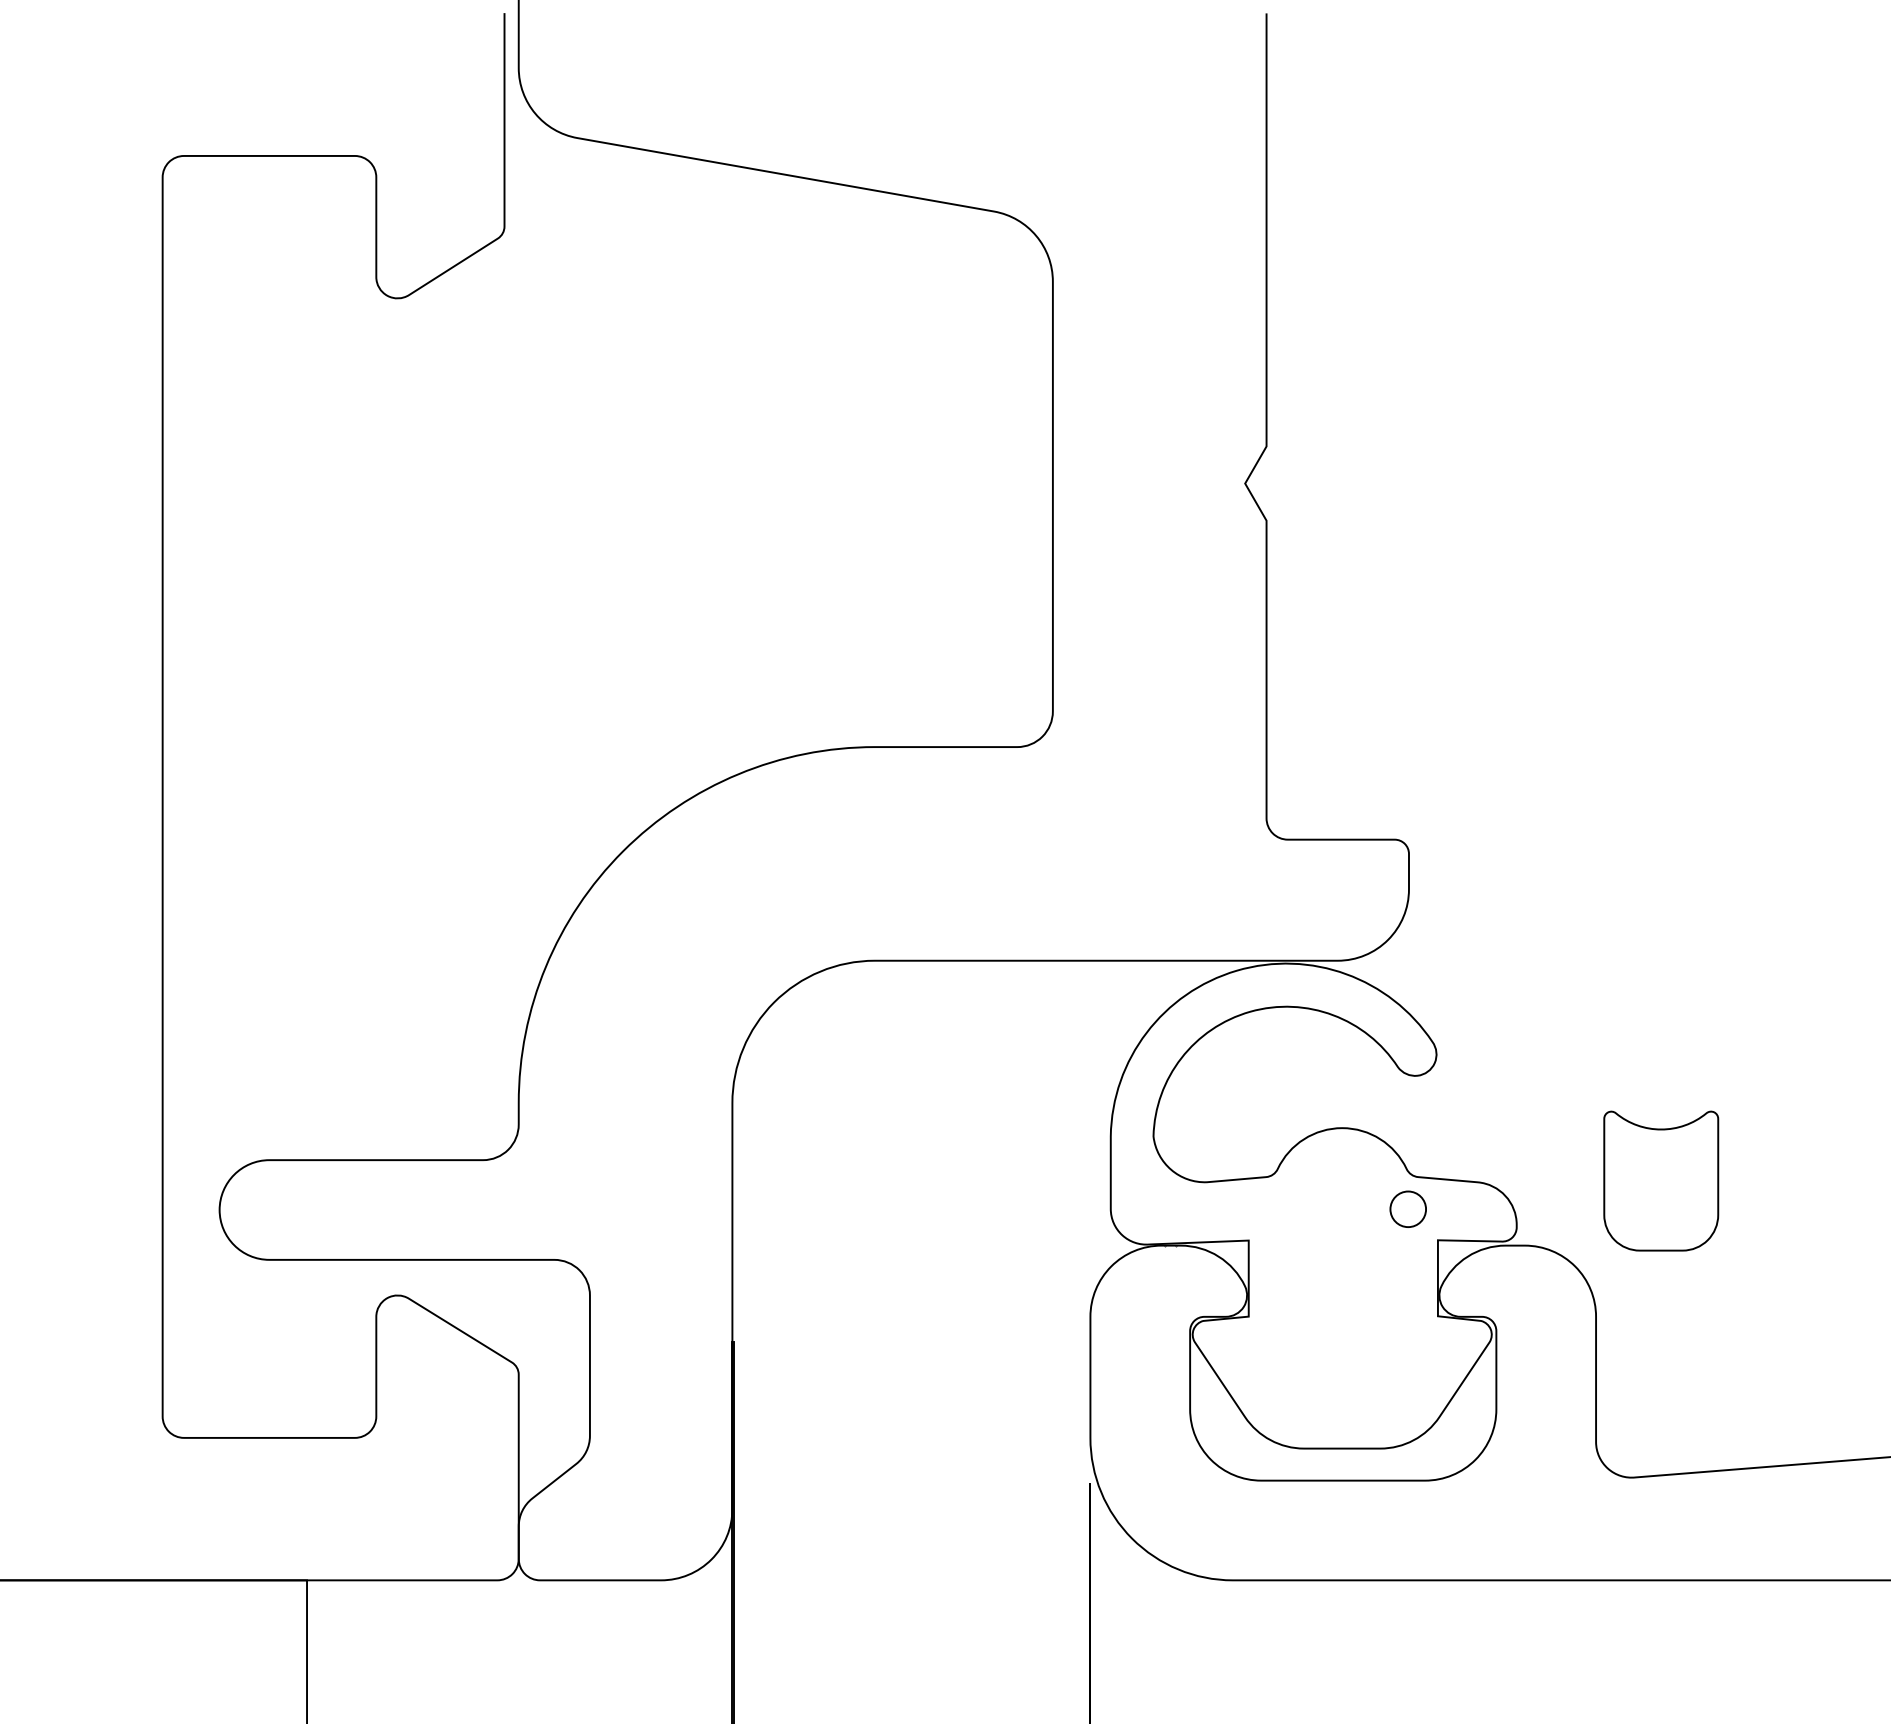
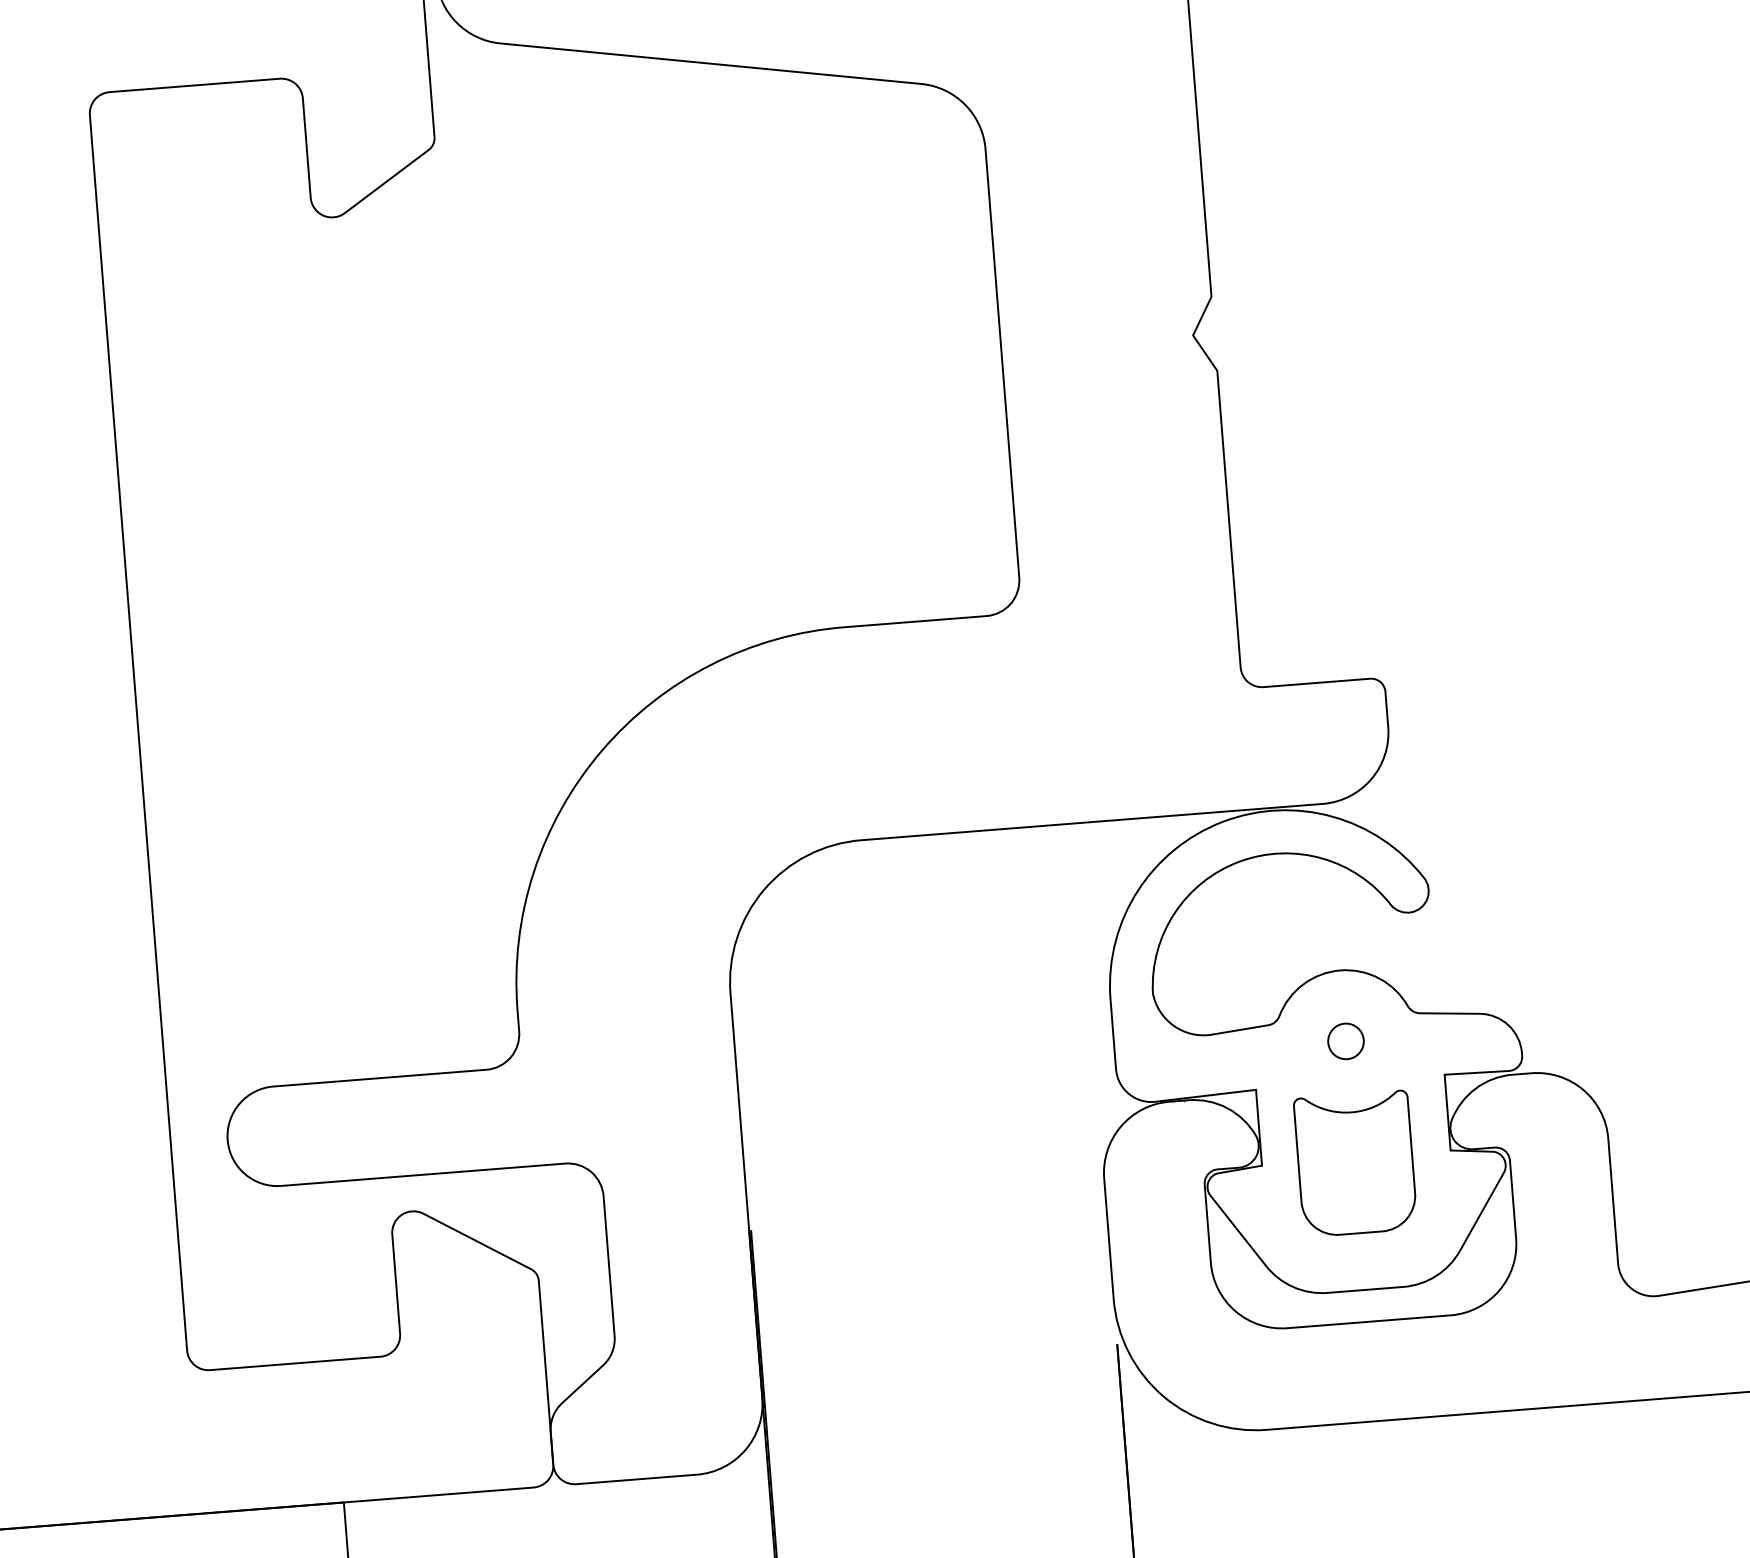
part: (1661, 1180) -> (1355, 1163), moved
circle: (1407, 1208) -> (1345, 1040), moved

